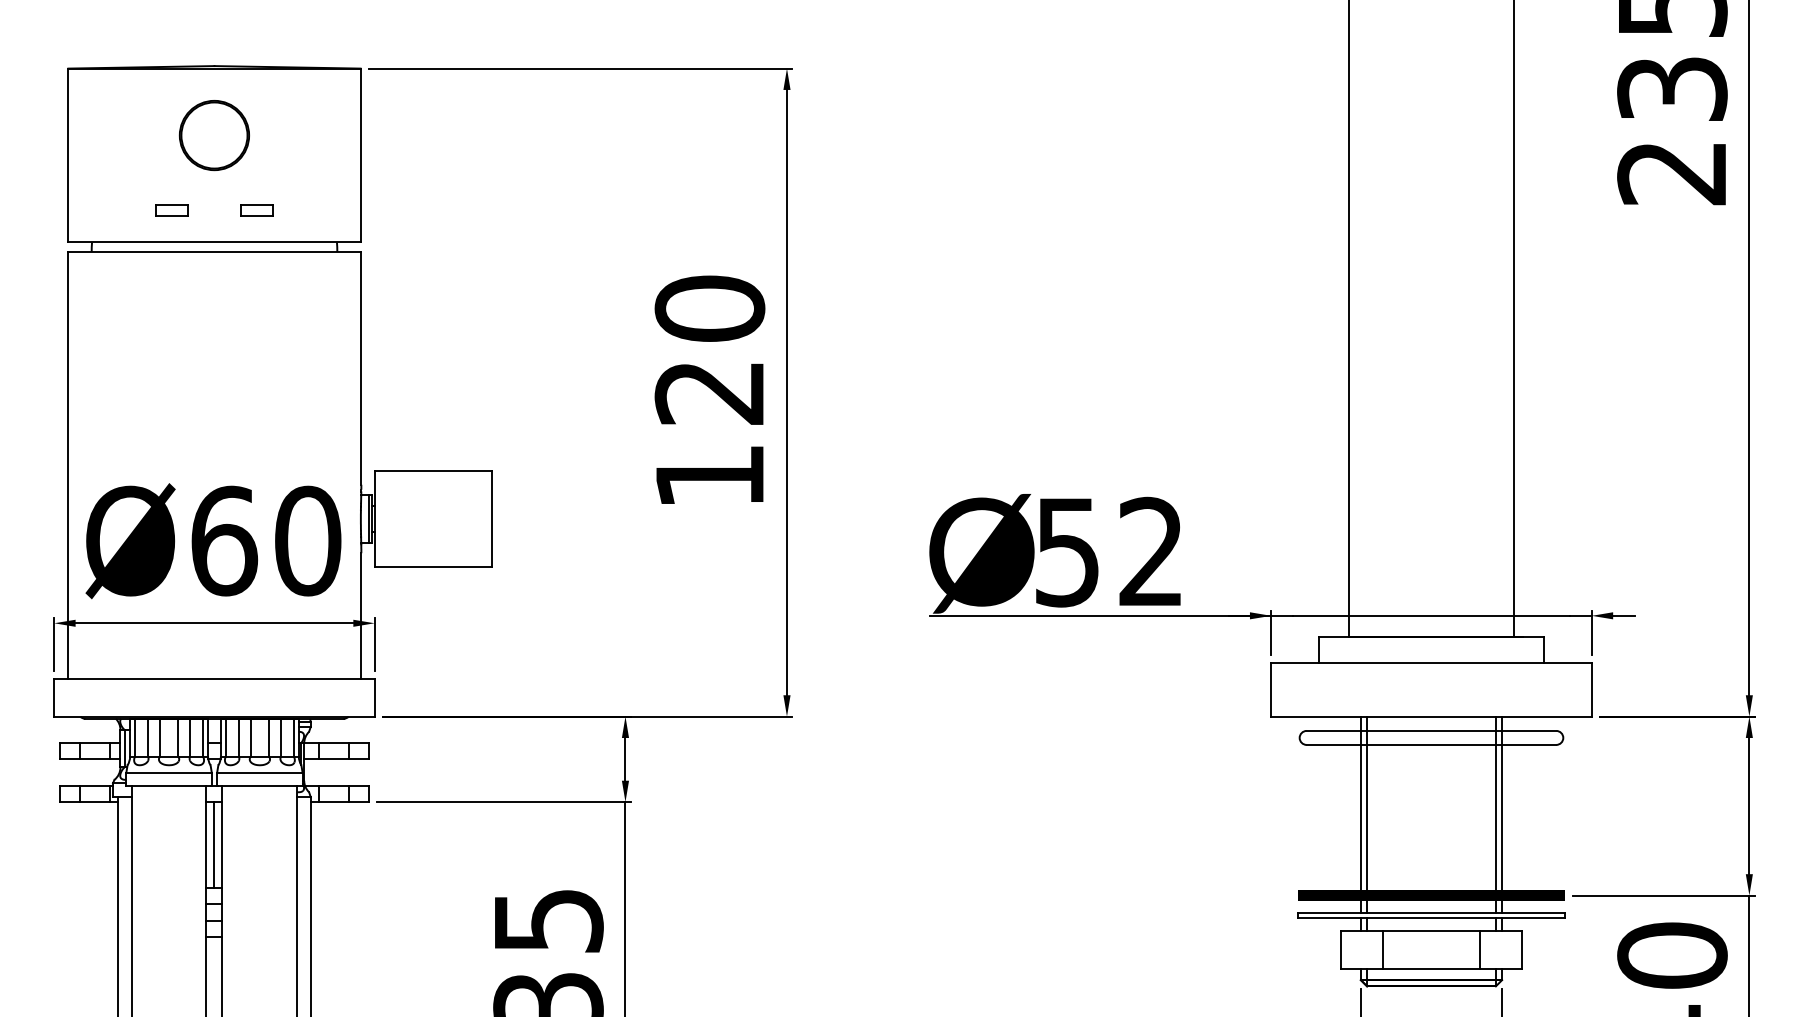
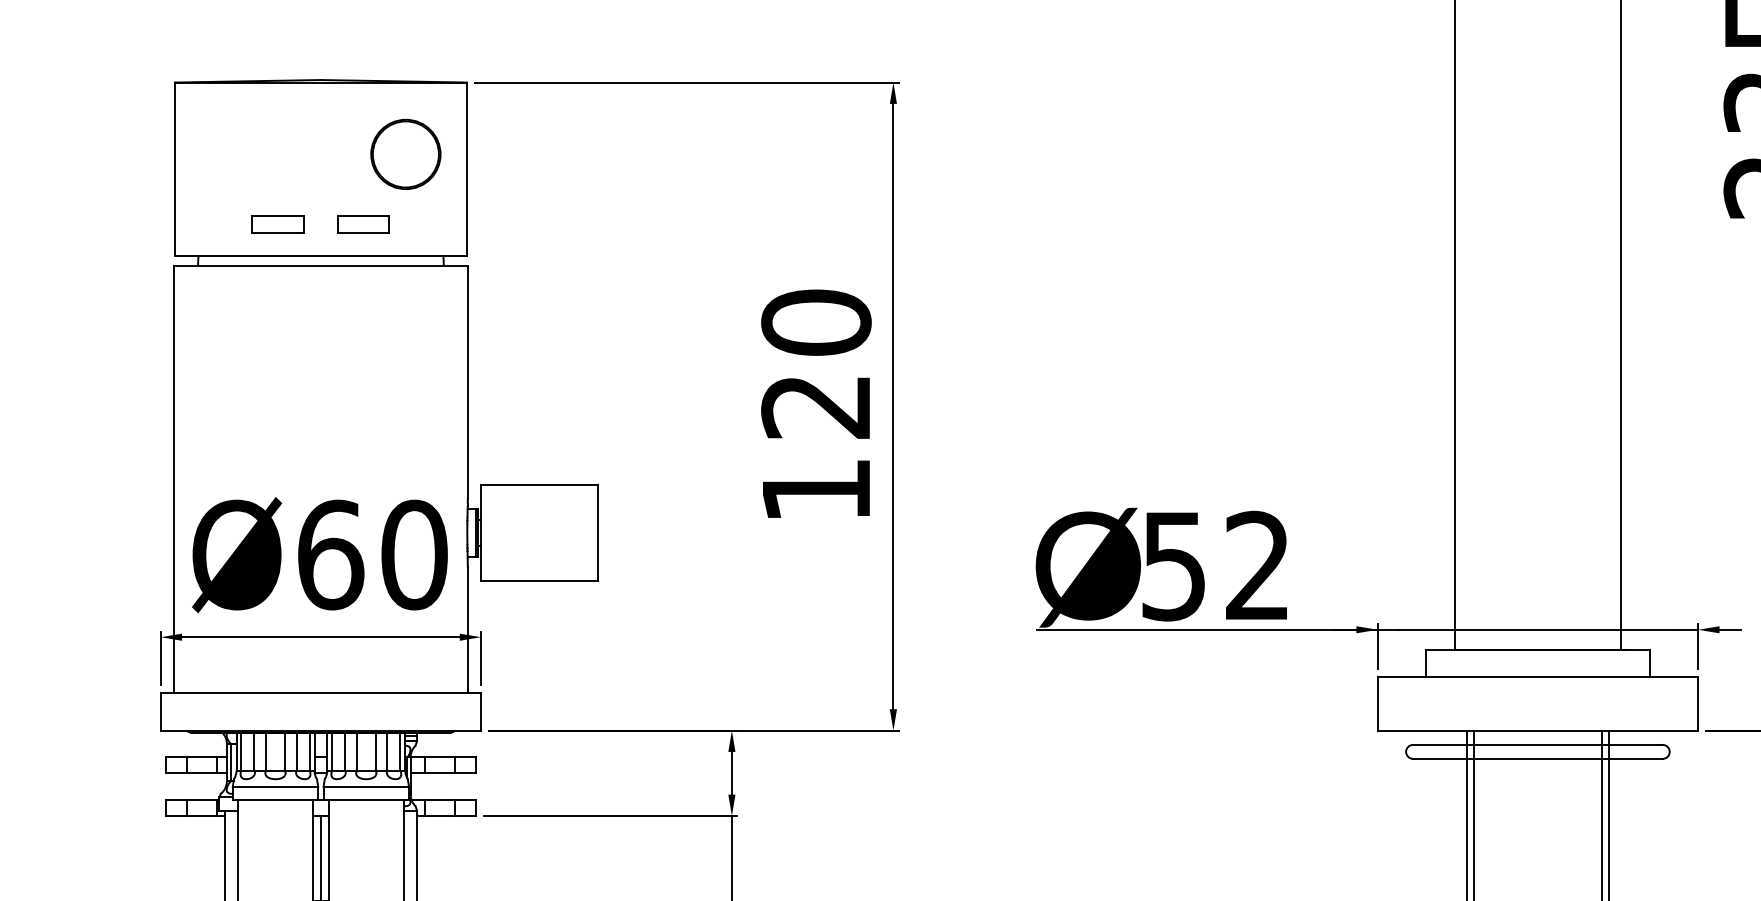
part: (213, 135) -> (404, 154), moved
part: (171, 210) -> (277, 224), size x1.6
part: (256, 210) -> (362, 224), size x1.6

